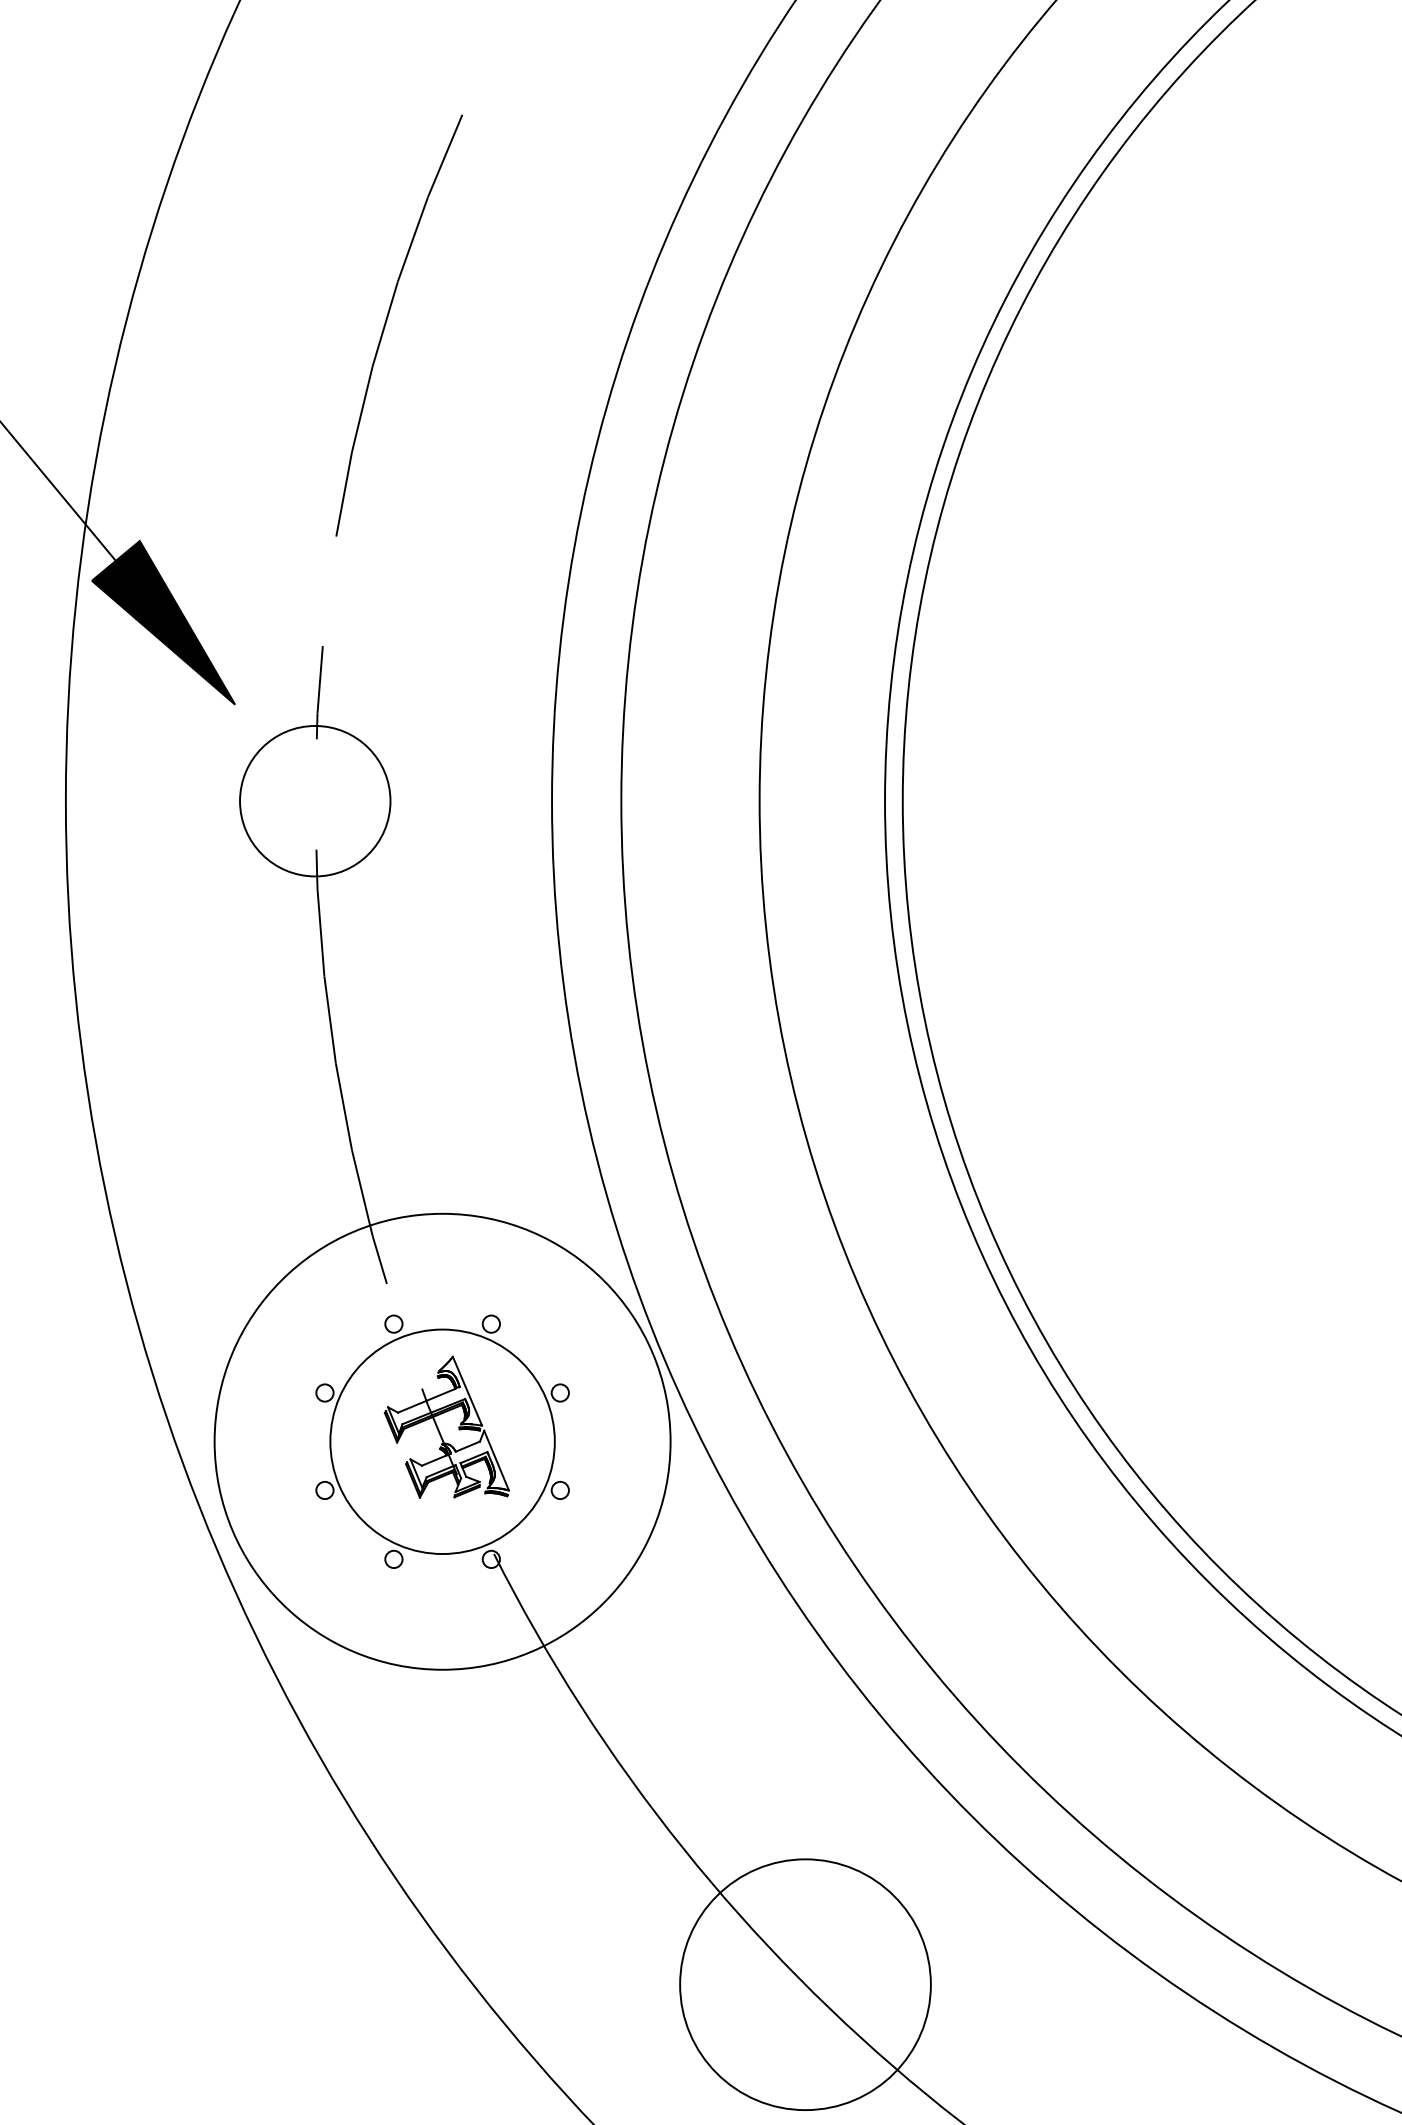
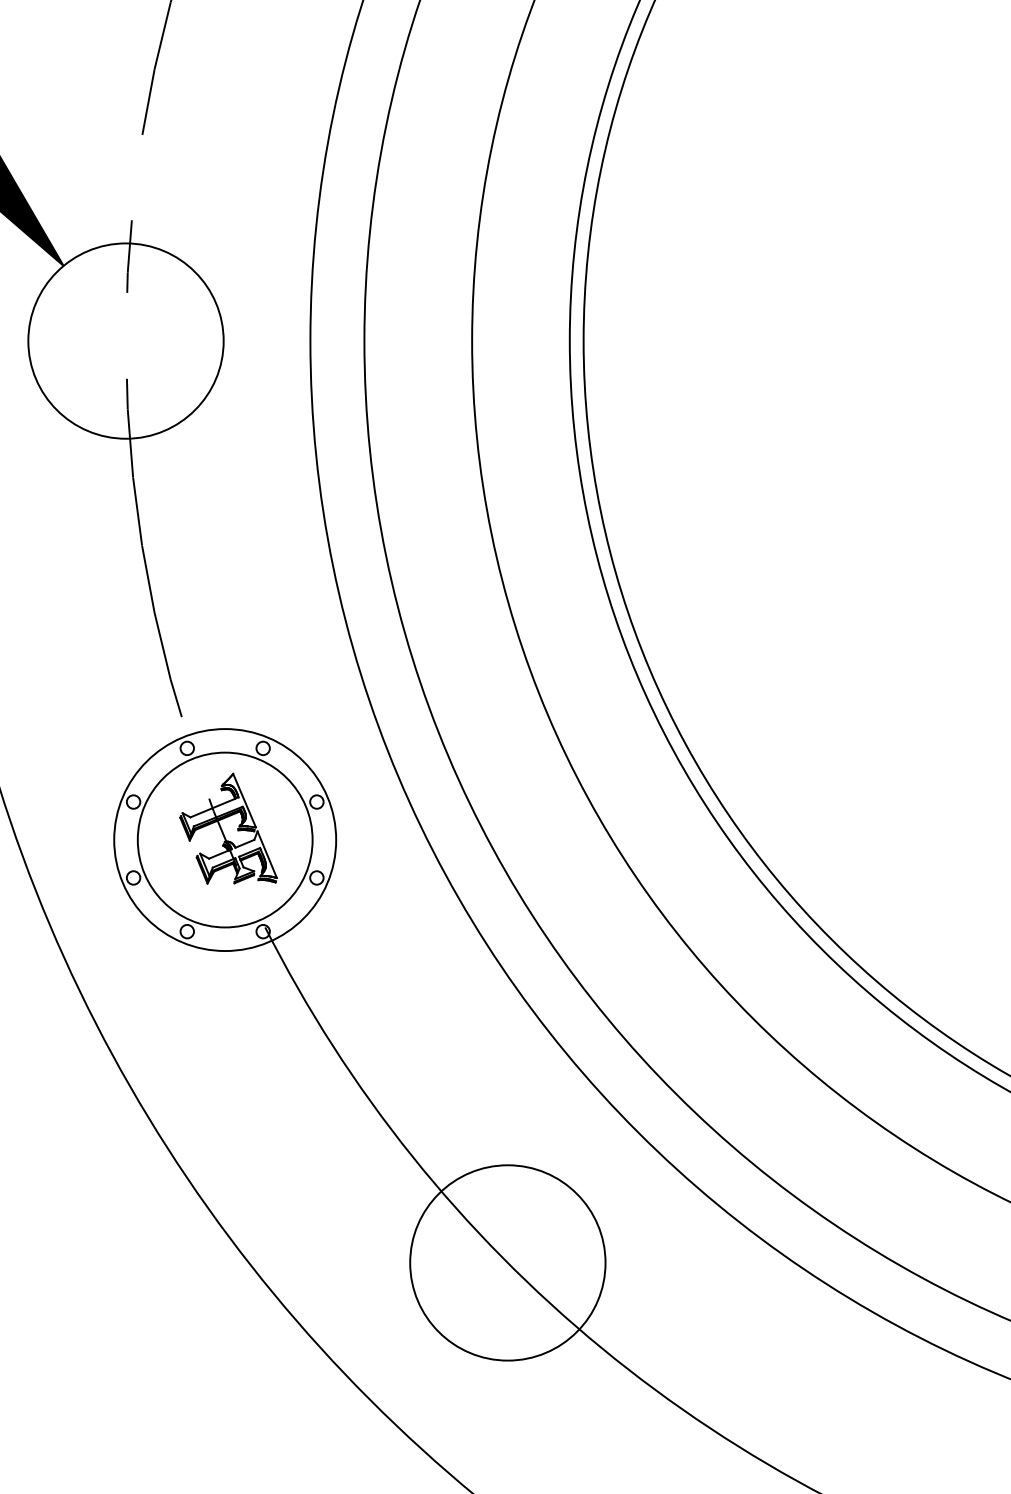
circle: (314, 800) -> (125, 340), size x1.67
circle: (442, 1441) -> (225, 839), size x0.62

